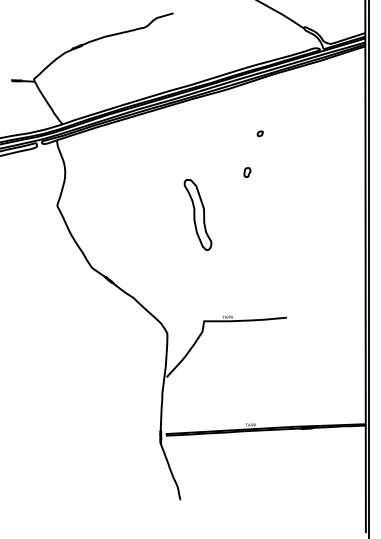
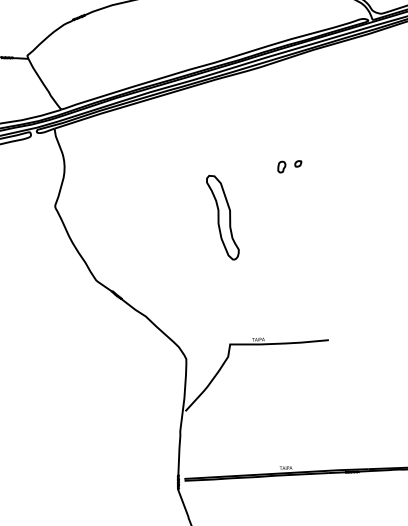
part: (259, 133) -> (297, 163), moved

